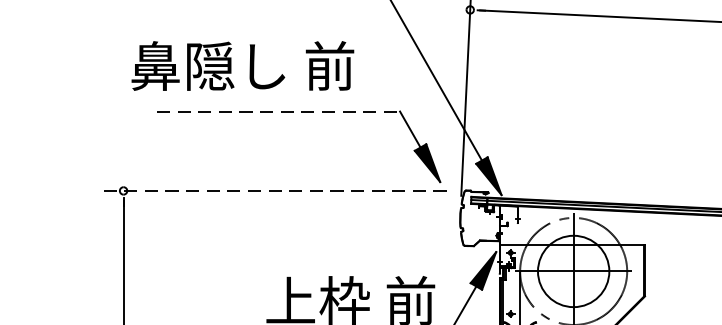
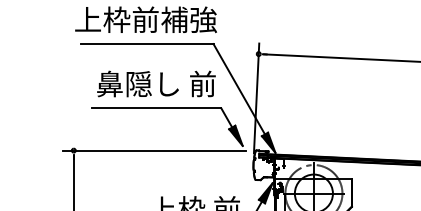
text: (242, 65) -> (156, 83), moved
line: (278, 111) -> (156, 108), dashed -> solid
line: (274, 190) -> (154, 150), dashed -> solid

